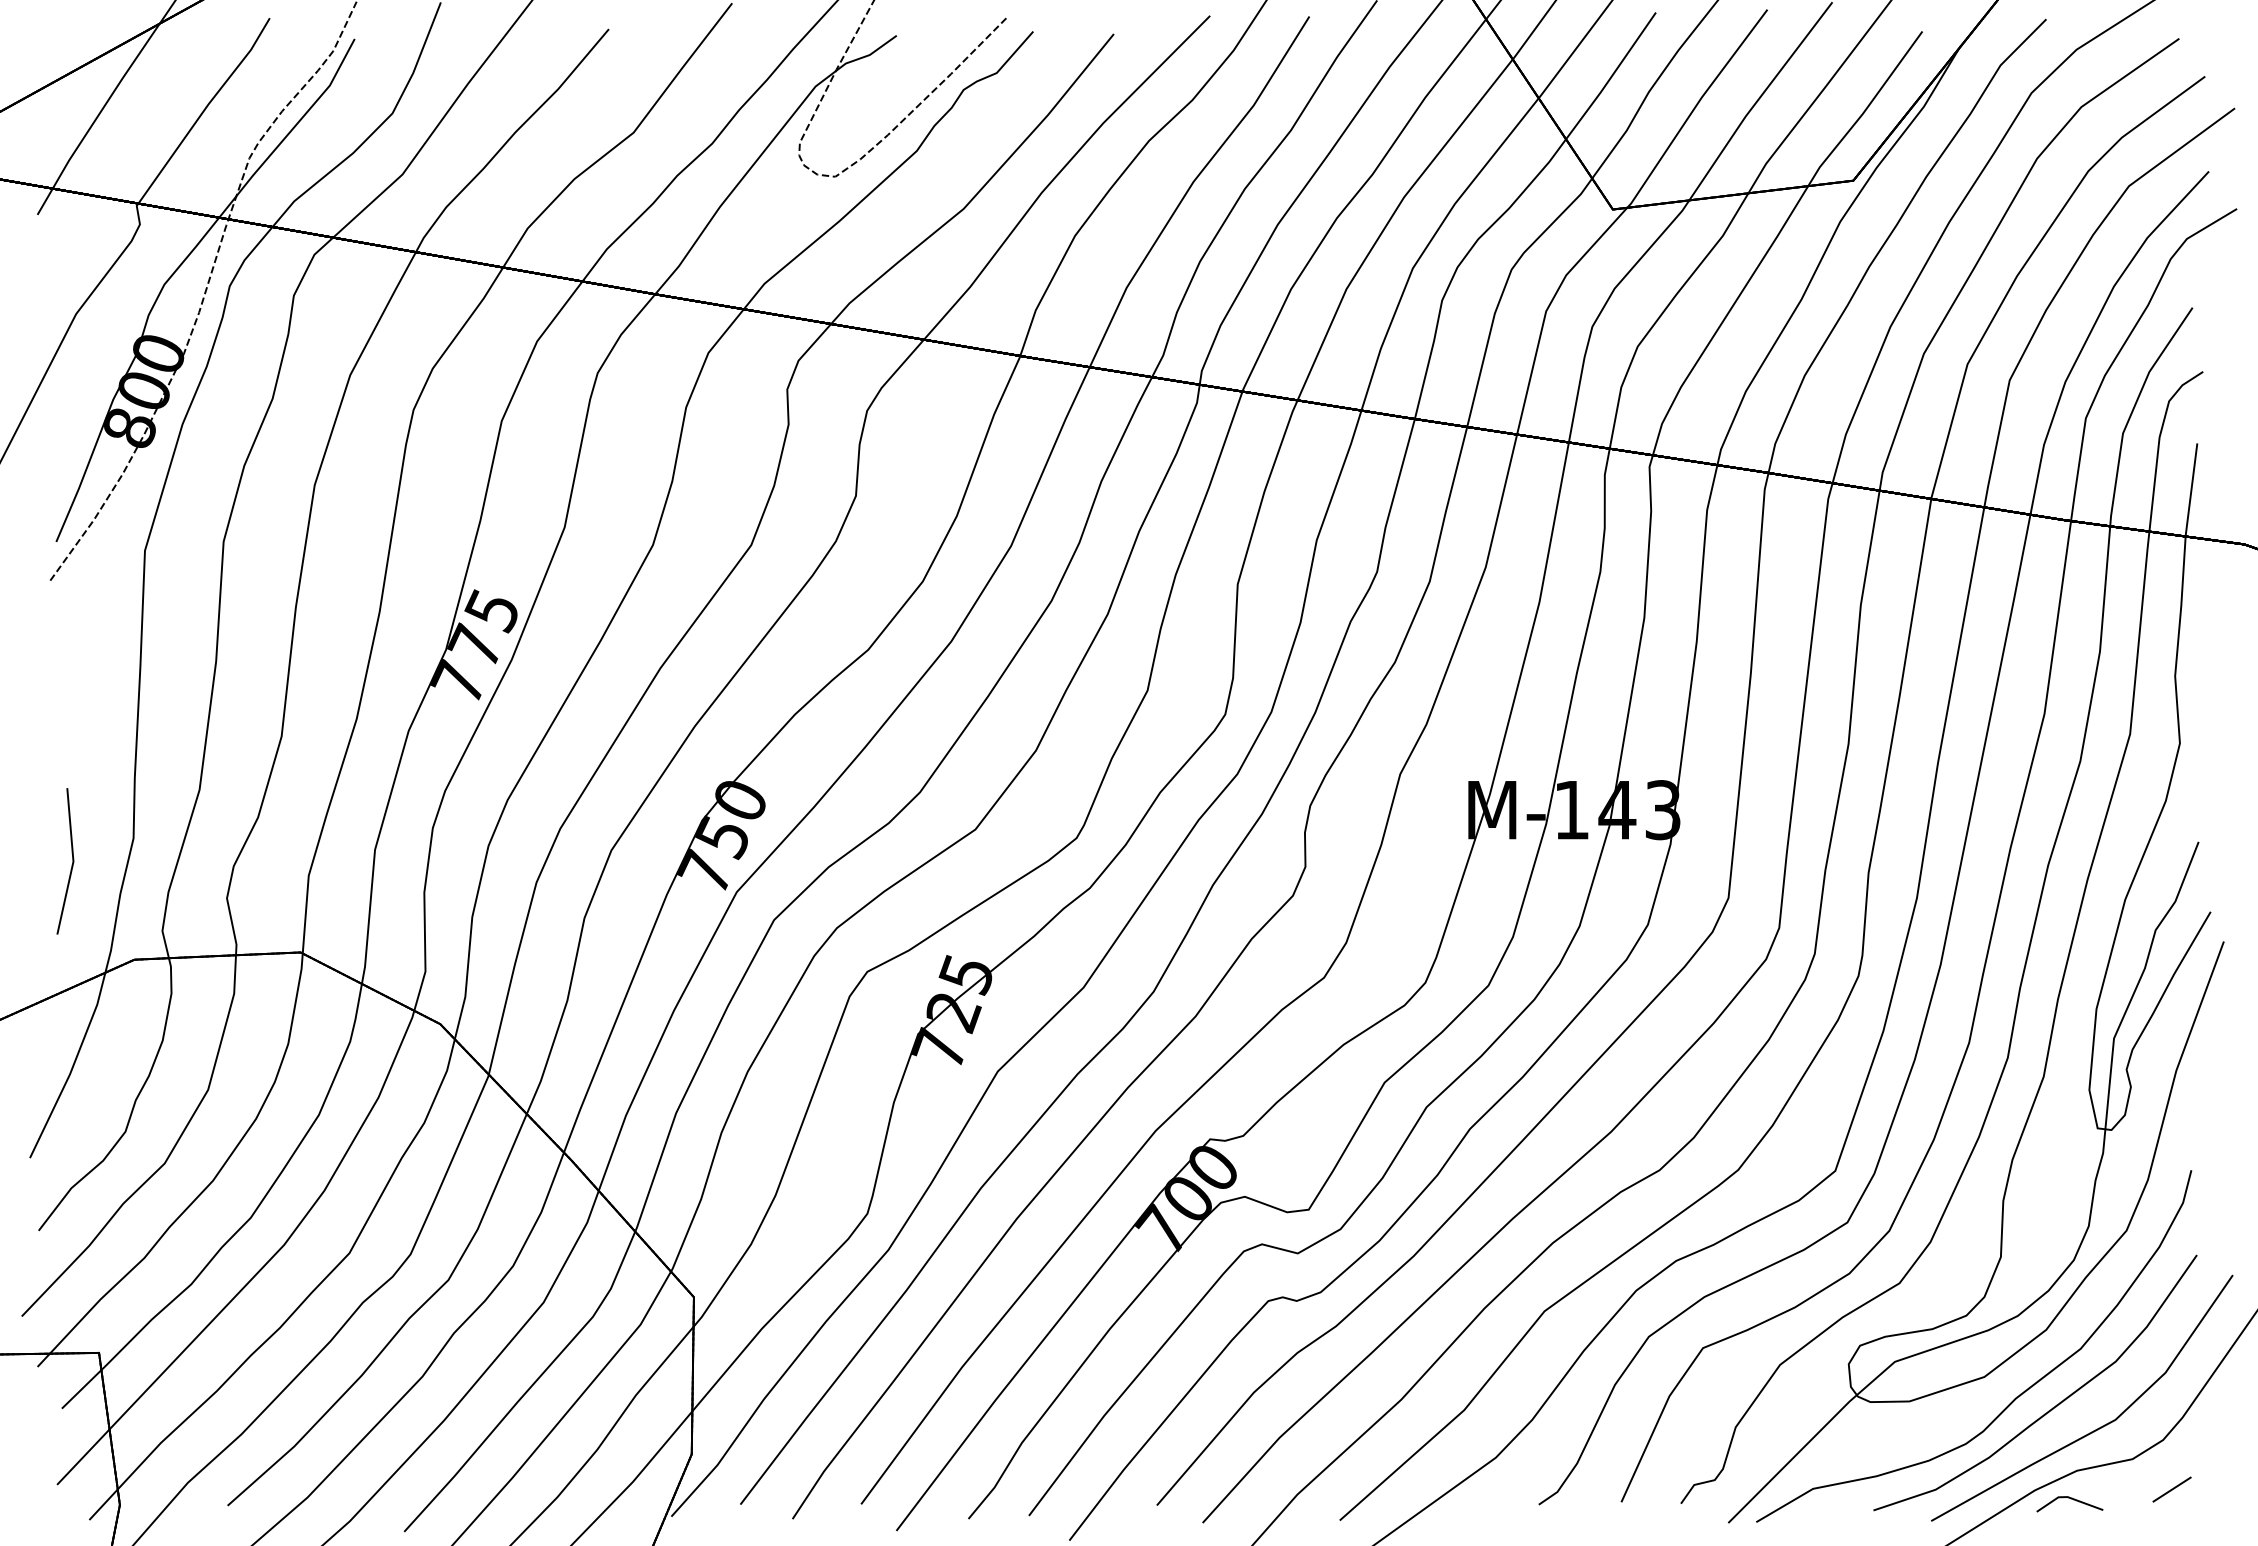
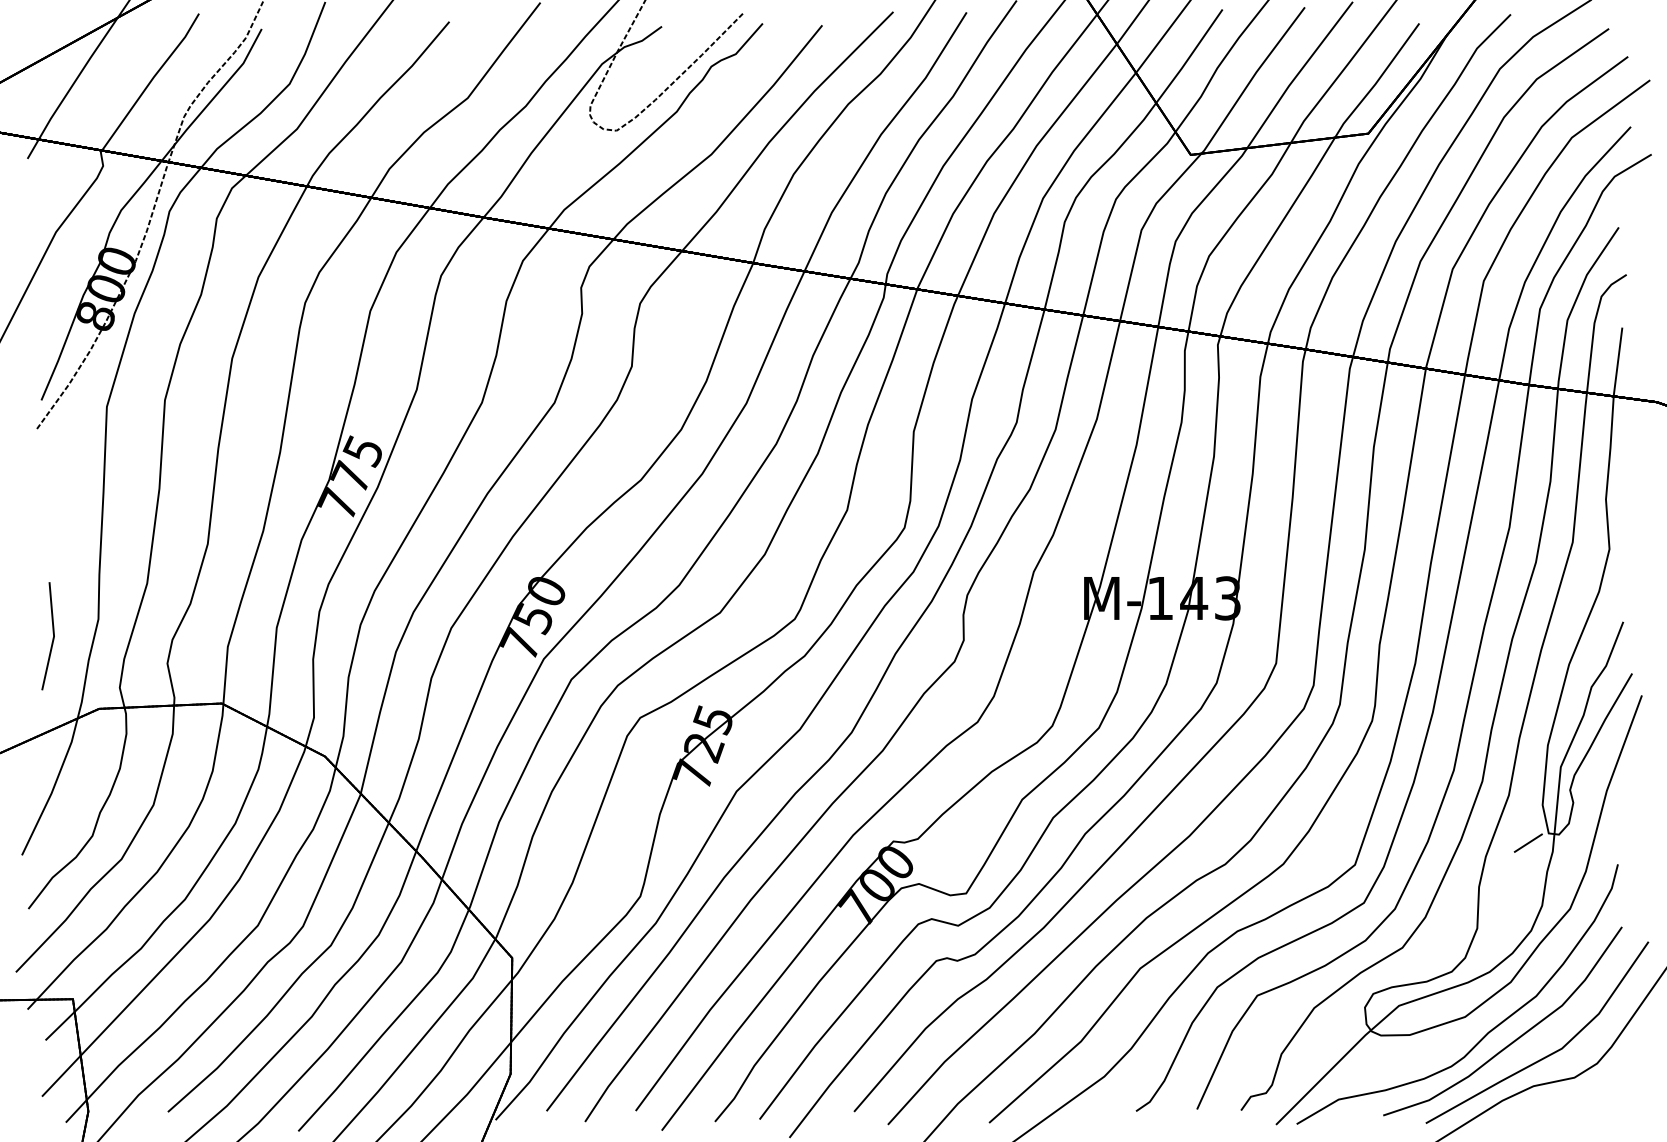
line: (2171, 1489) -> (1527, 843), moved
line: (2070, 1499) -> (1528, 1107), removed

